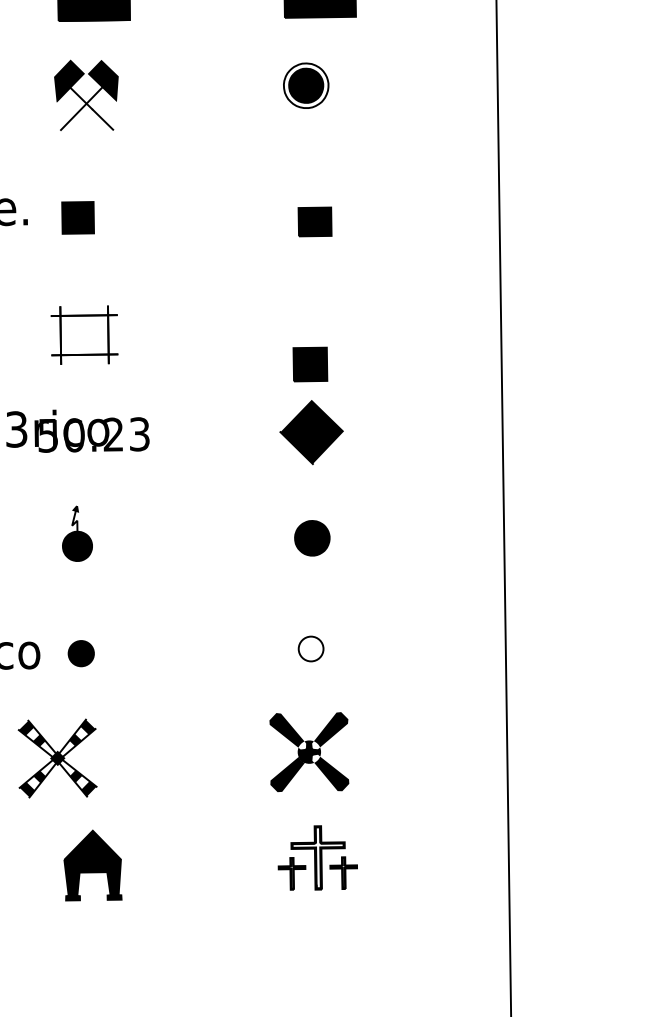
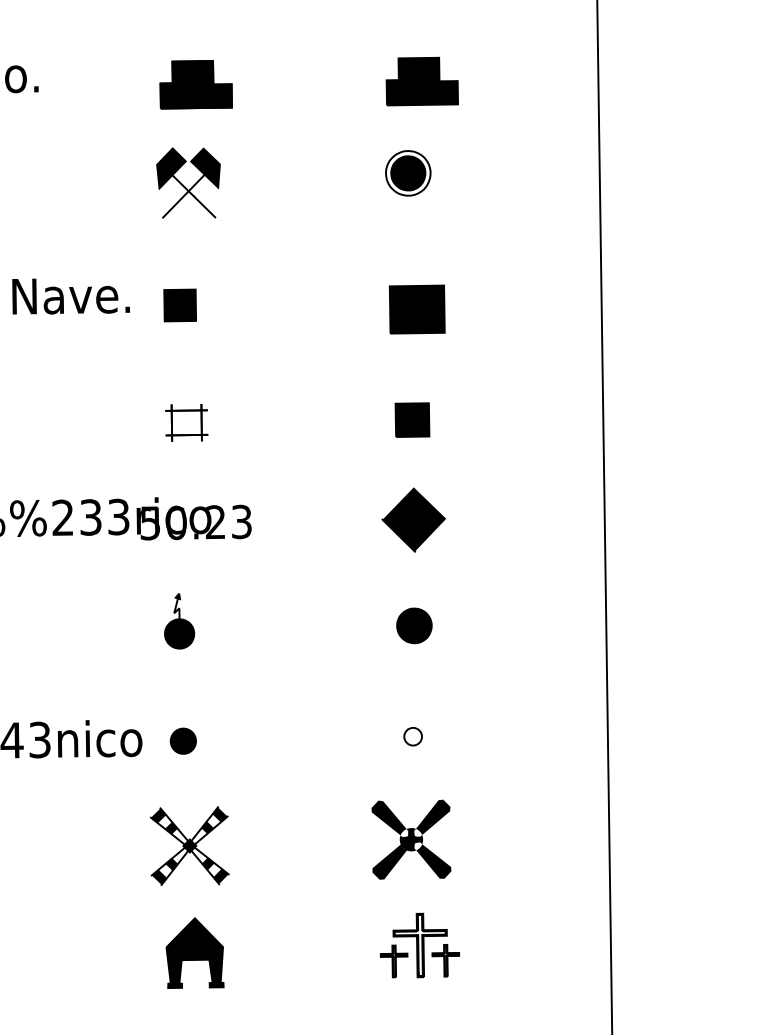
part: (314, 221) -> (416, 309), size x1.67
part: (84, 334) -> (186, 422), size x0.62
part: (310, 363) -> (412, 419), moved
part: (310, 648) -> (412, 736), size x0.71
part: (57, 757) -> (189, 845), moved

